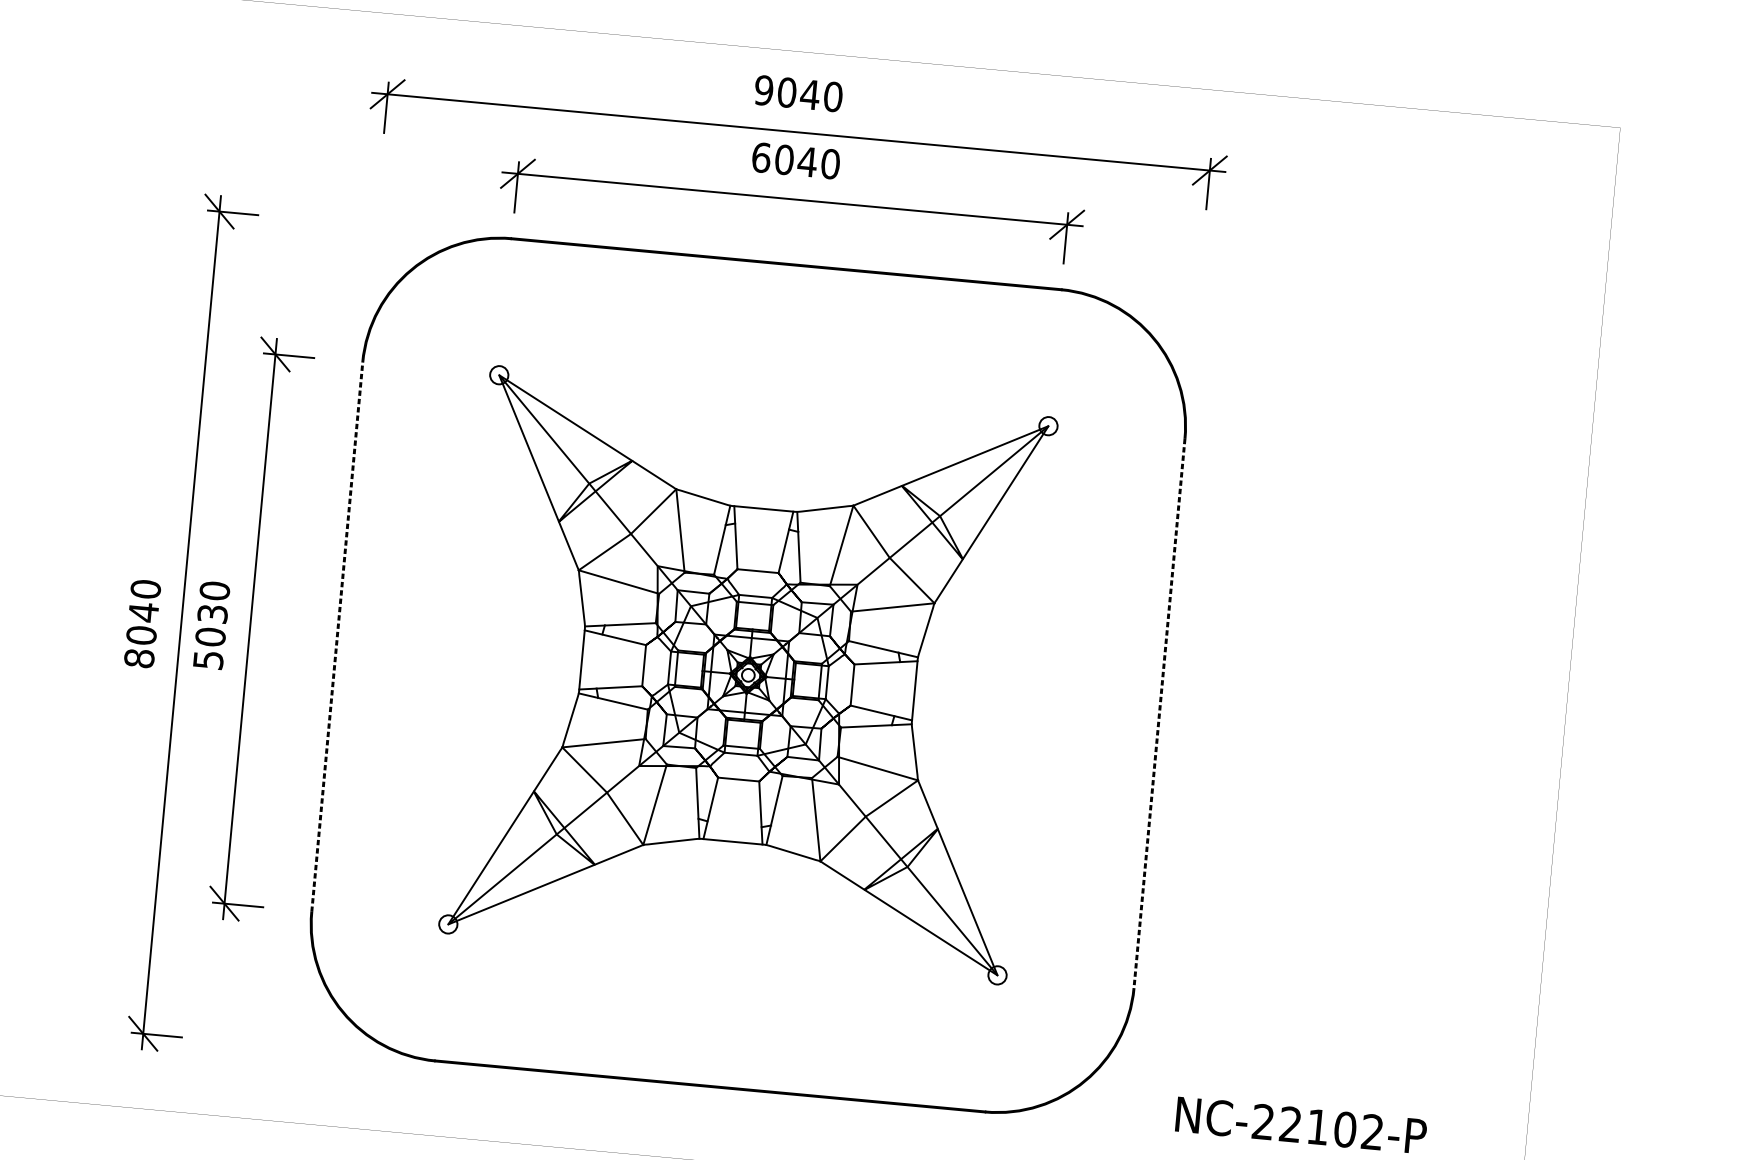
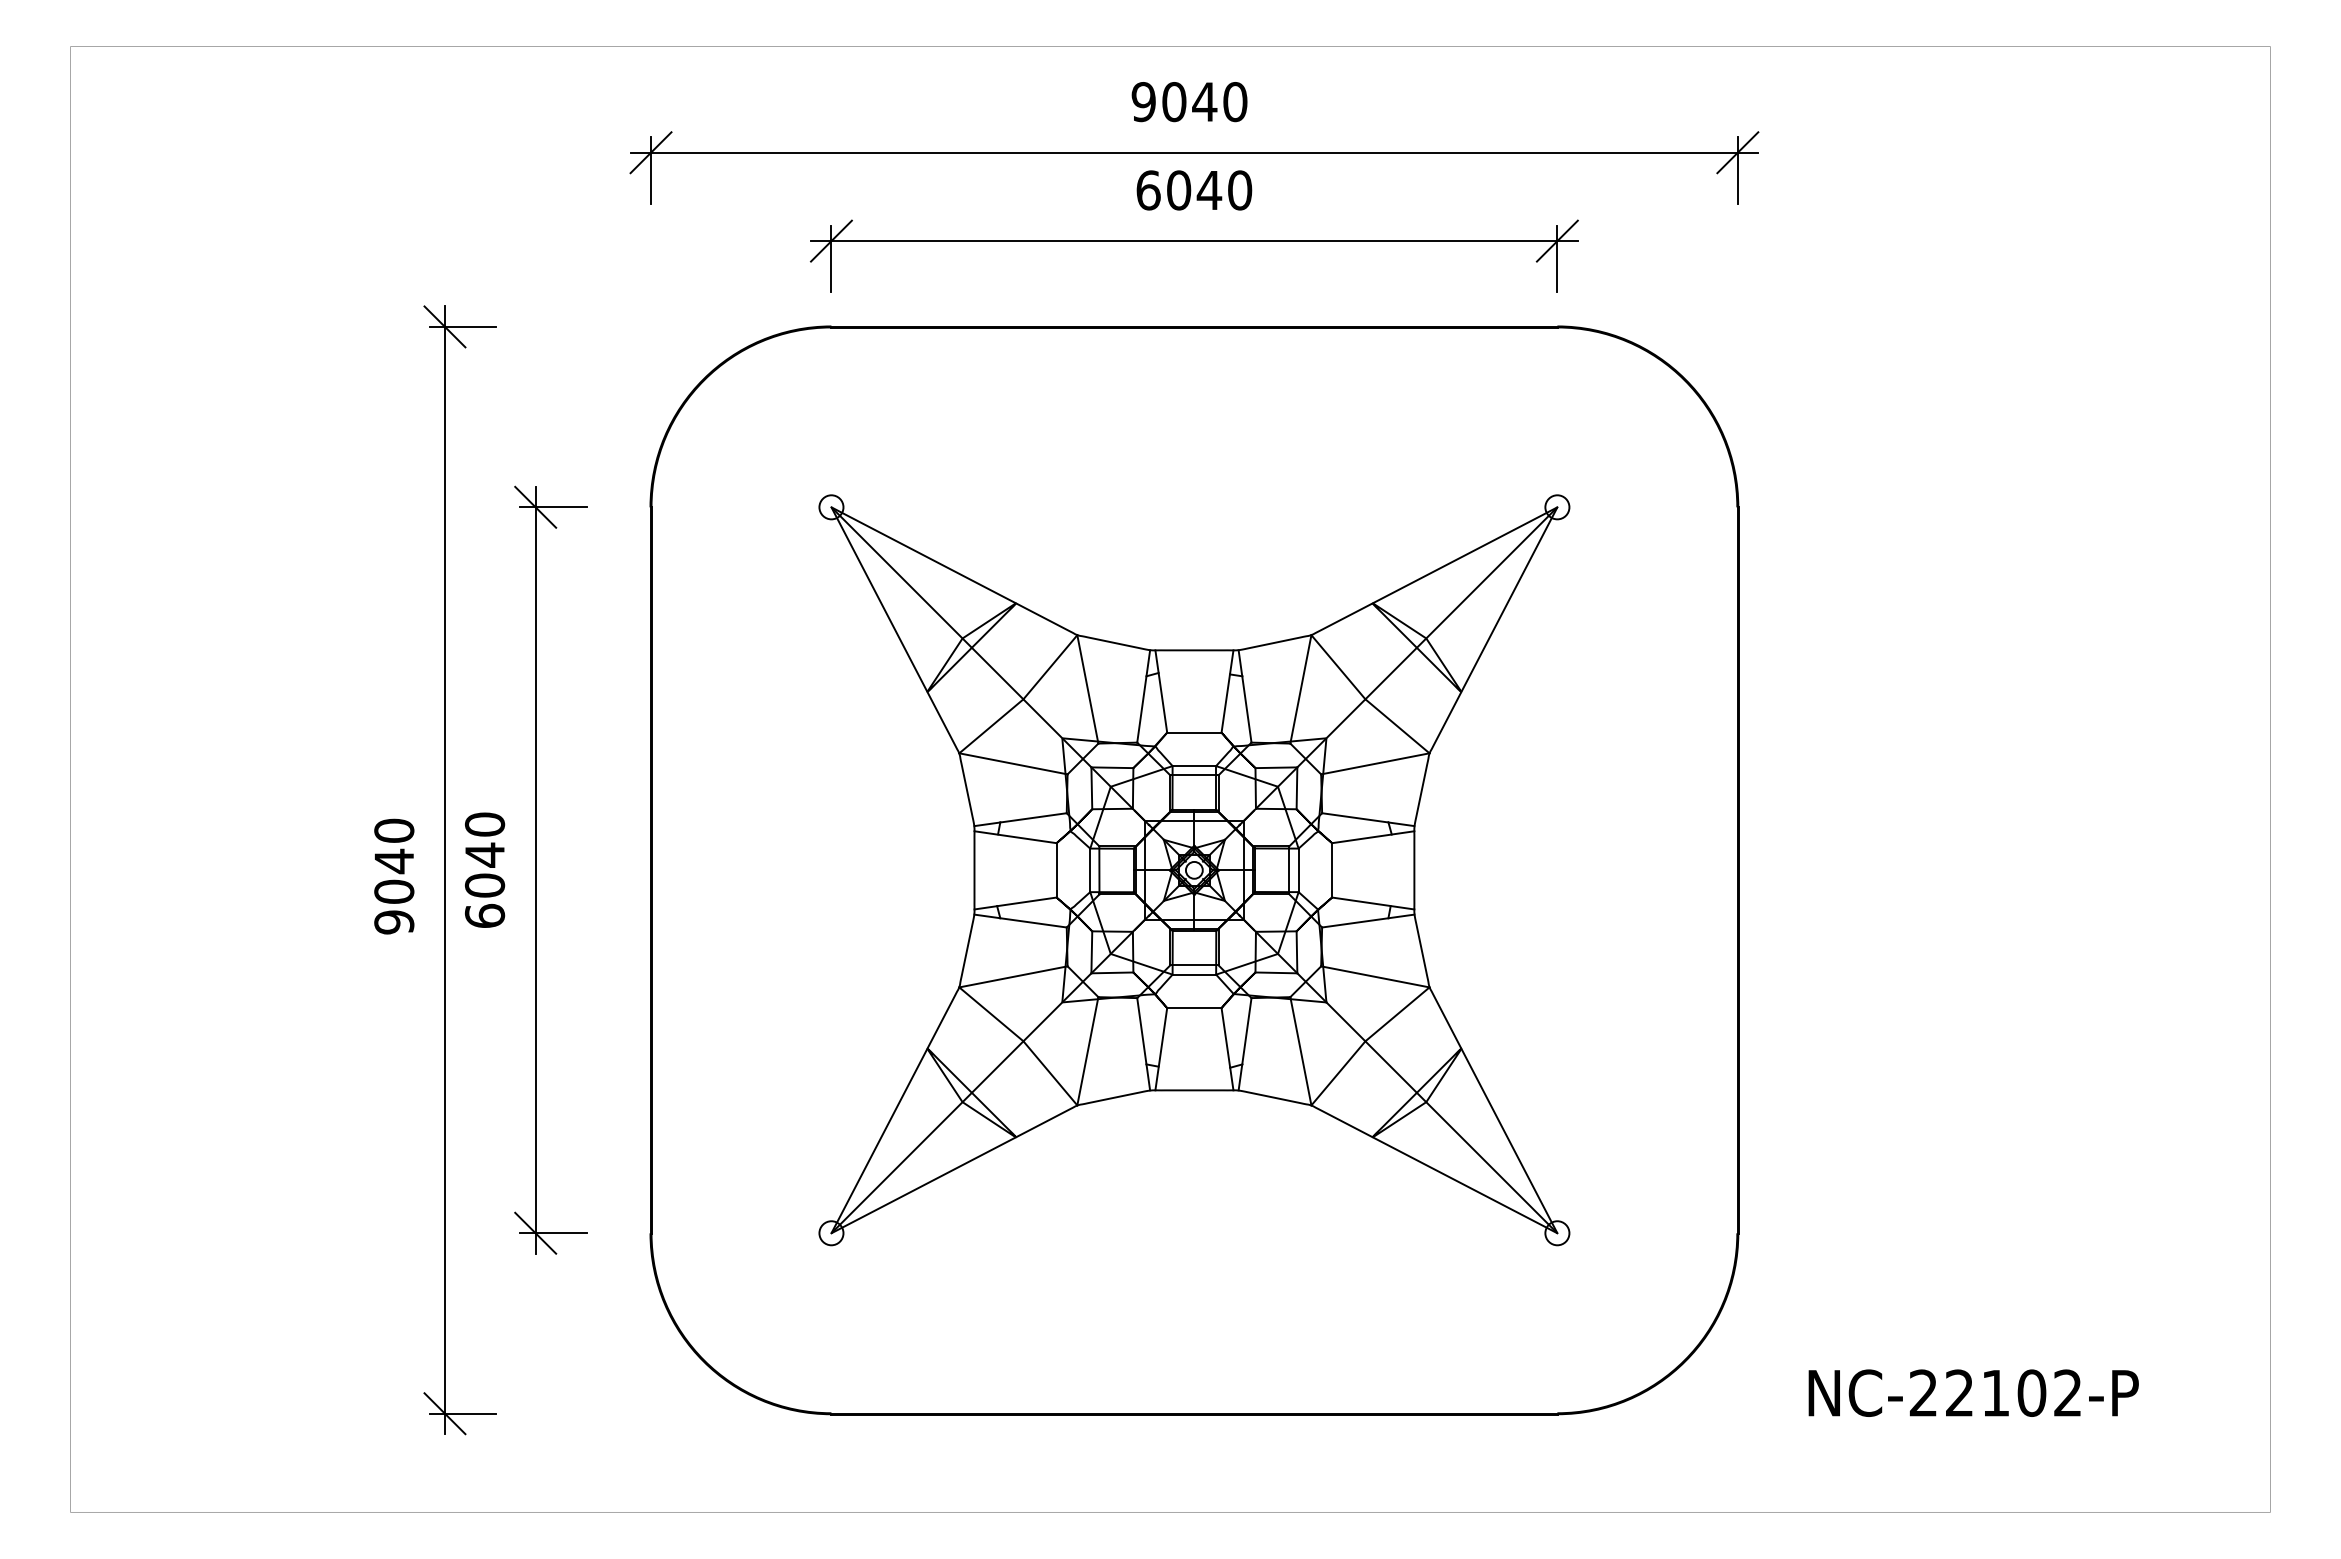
text: (210, 636) -> (484, 884), 5030 -> 6040
line: (337, 637) -> (651, 870), dashed -> solid
text: (139, 658) -> (394, 922), 8040 -> 9040
line: (1159, 713) -> (1737, 870), dashed -> solid

